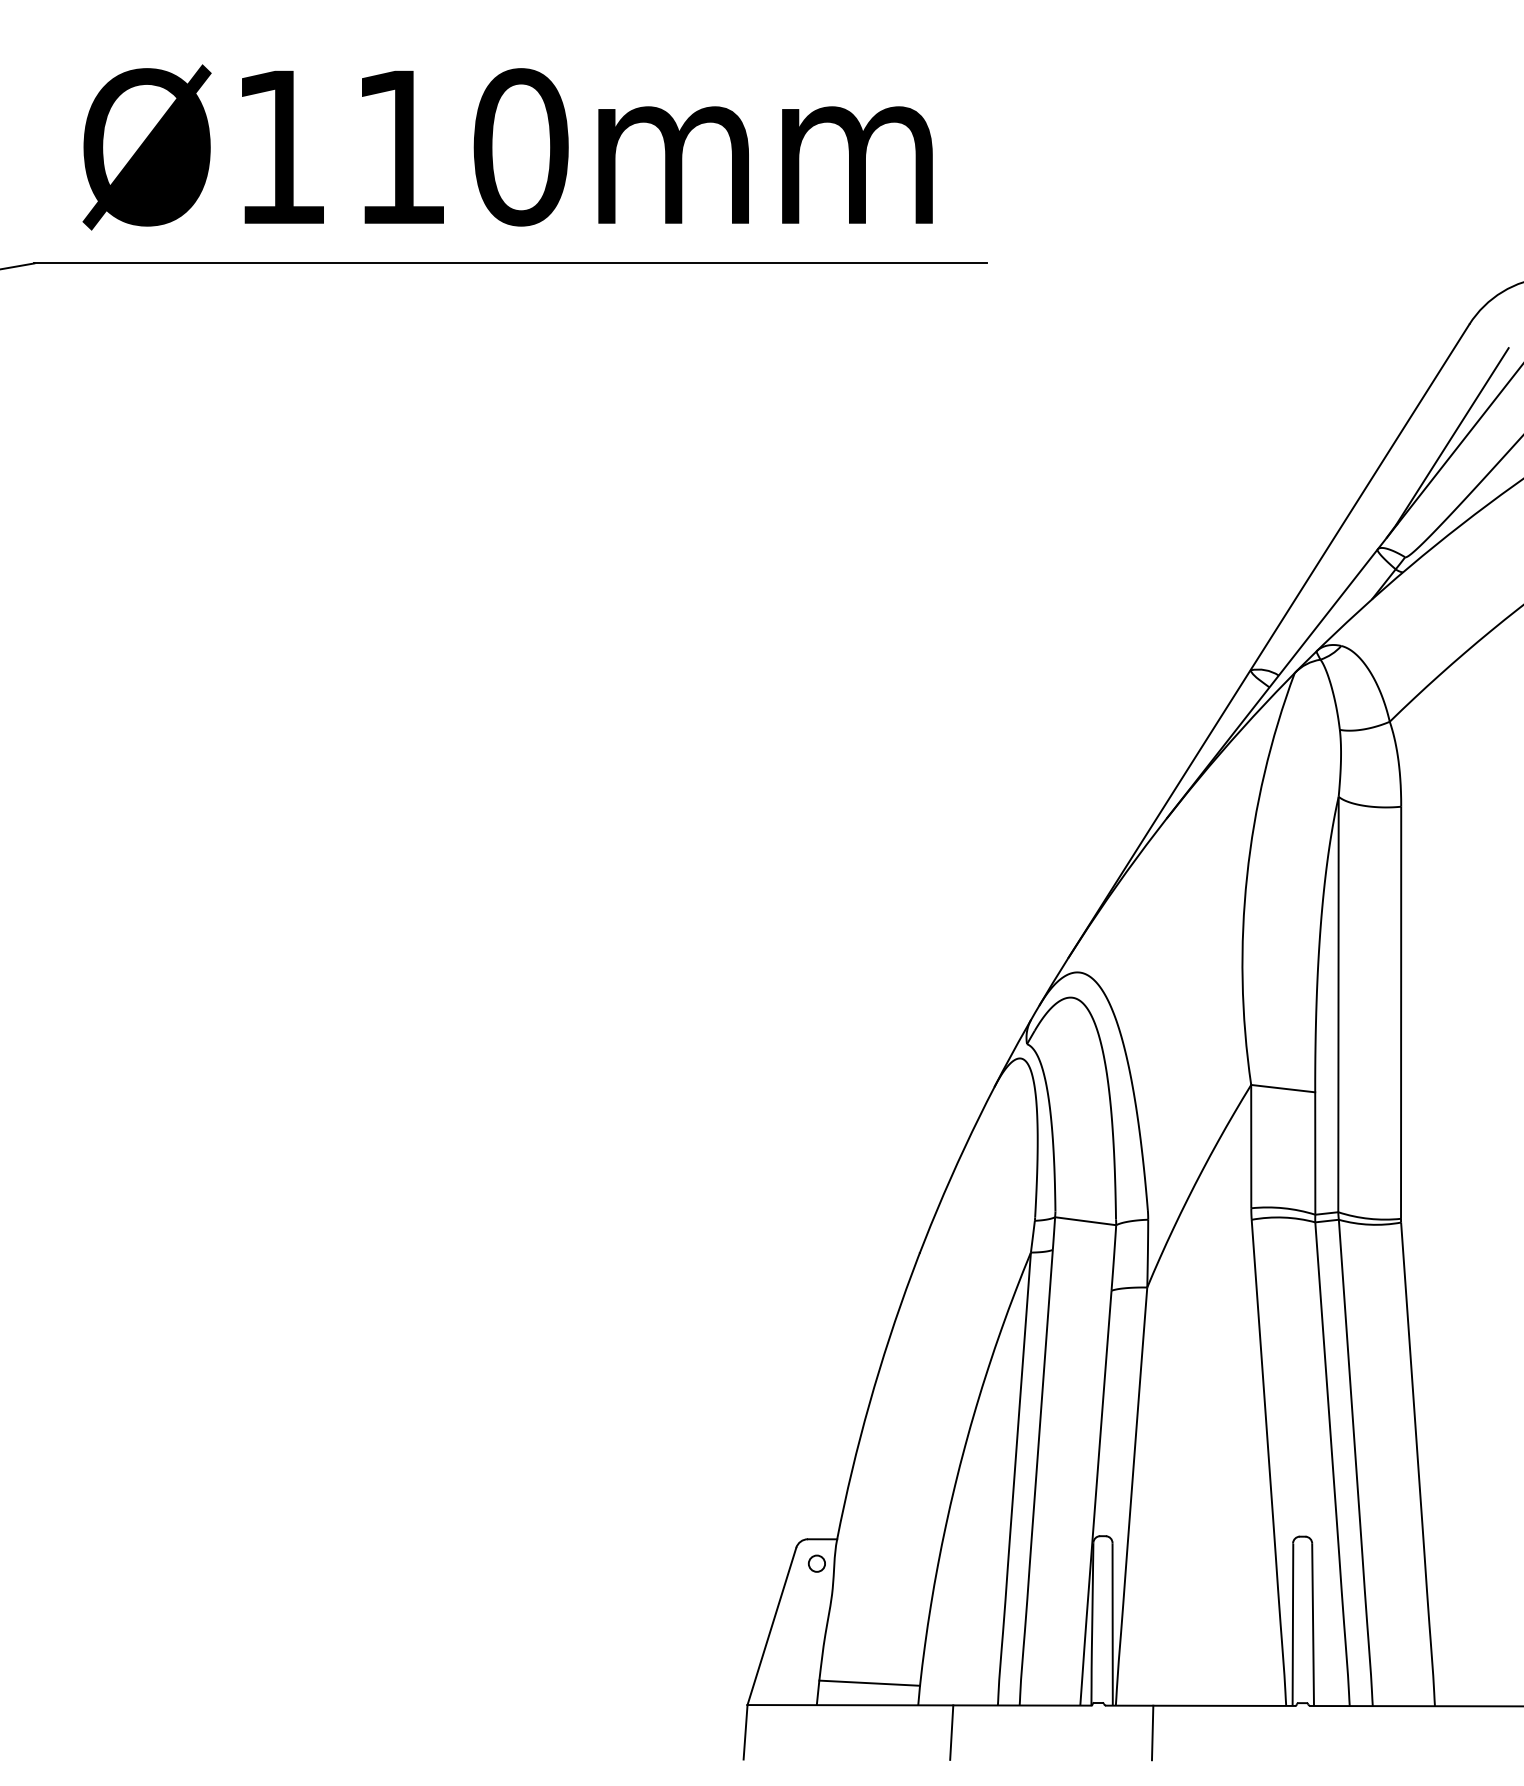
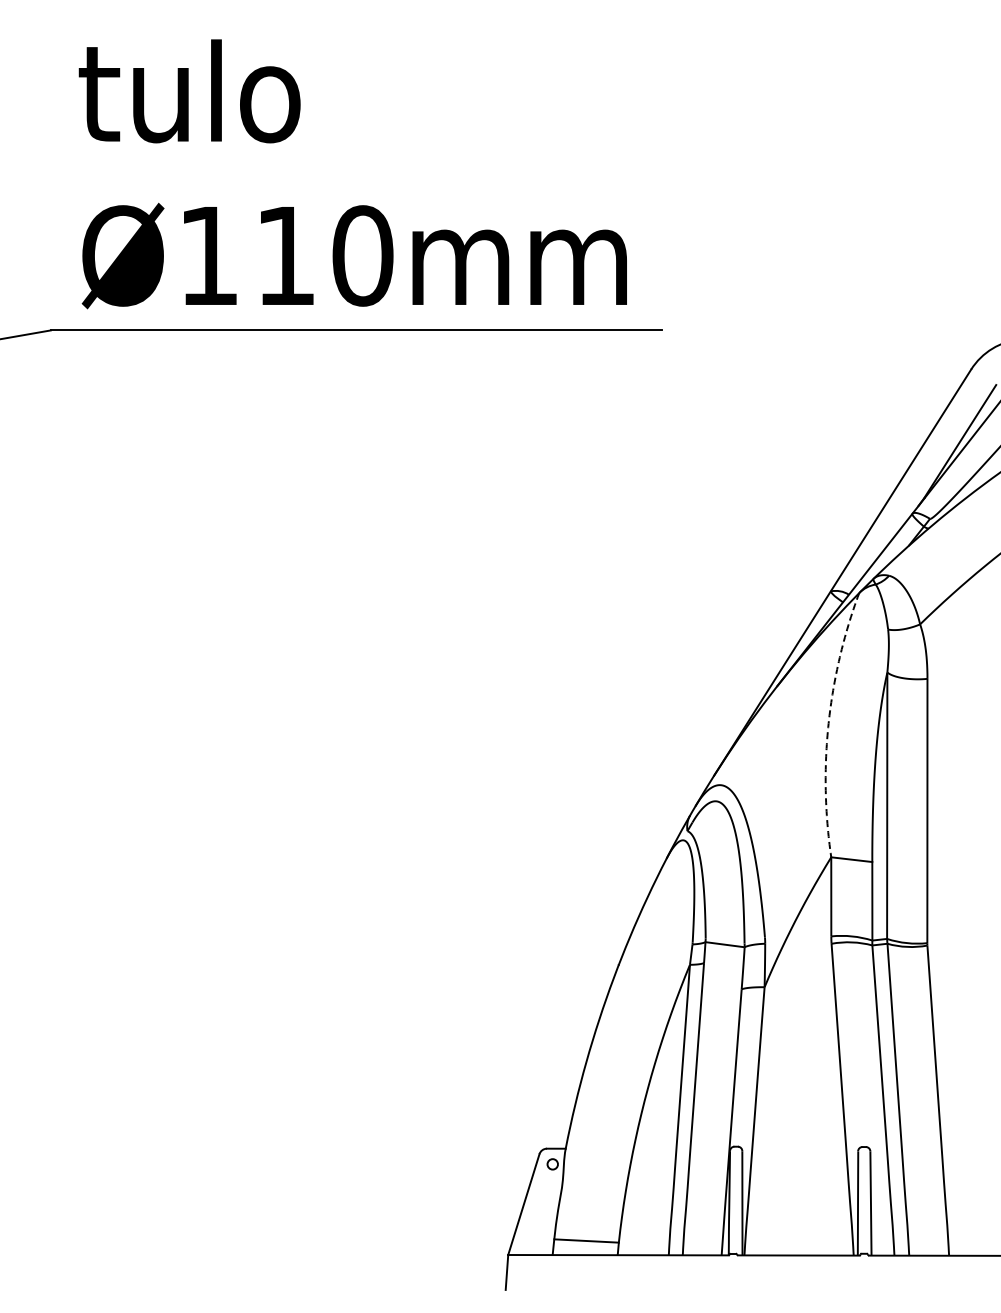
arc: (1246, 876) -> (828, 723), solid -> dashed
line: (952, 1732) -> (639, 1272), removed
line: (1151, 1732) -> (767, 1272), removed

